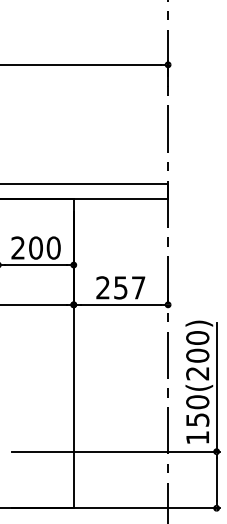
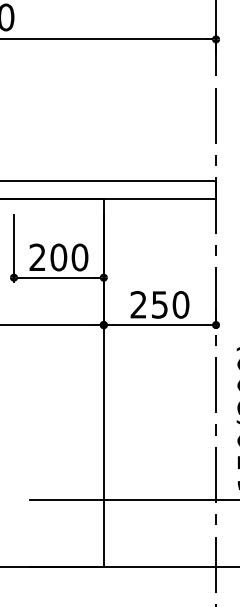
text: (138, 287) -> (180, 304), 257 -> 250

